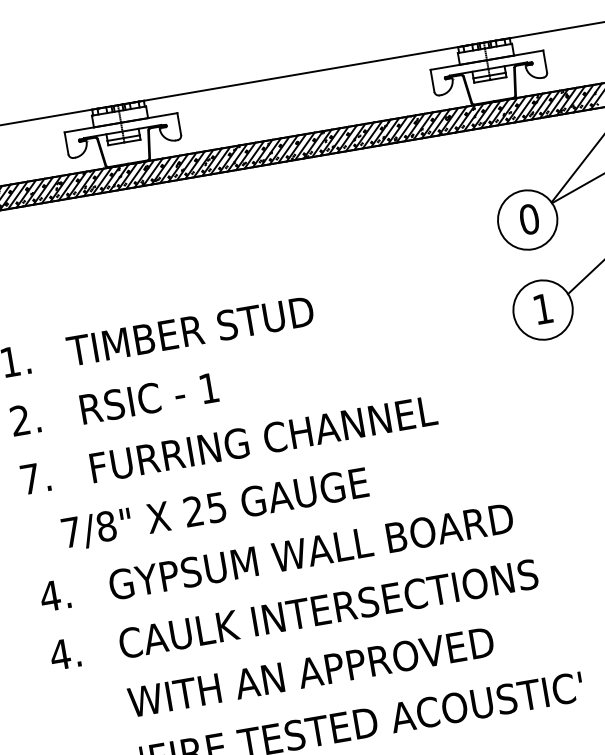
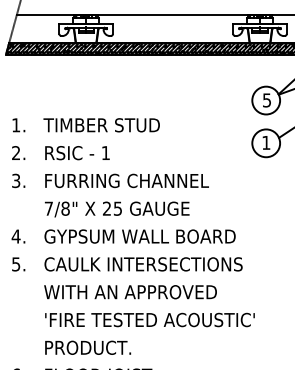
text: (528, 219) -> (266, 100), 0 -> 5
text: (30, 478) -> (16, 180), 7. -> 3.
text: (215, 509) -> (117, 209), moved
text: (58, 655) -> (15, 264), 4. -> 5.

